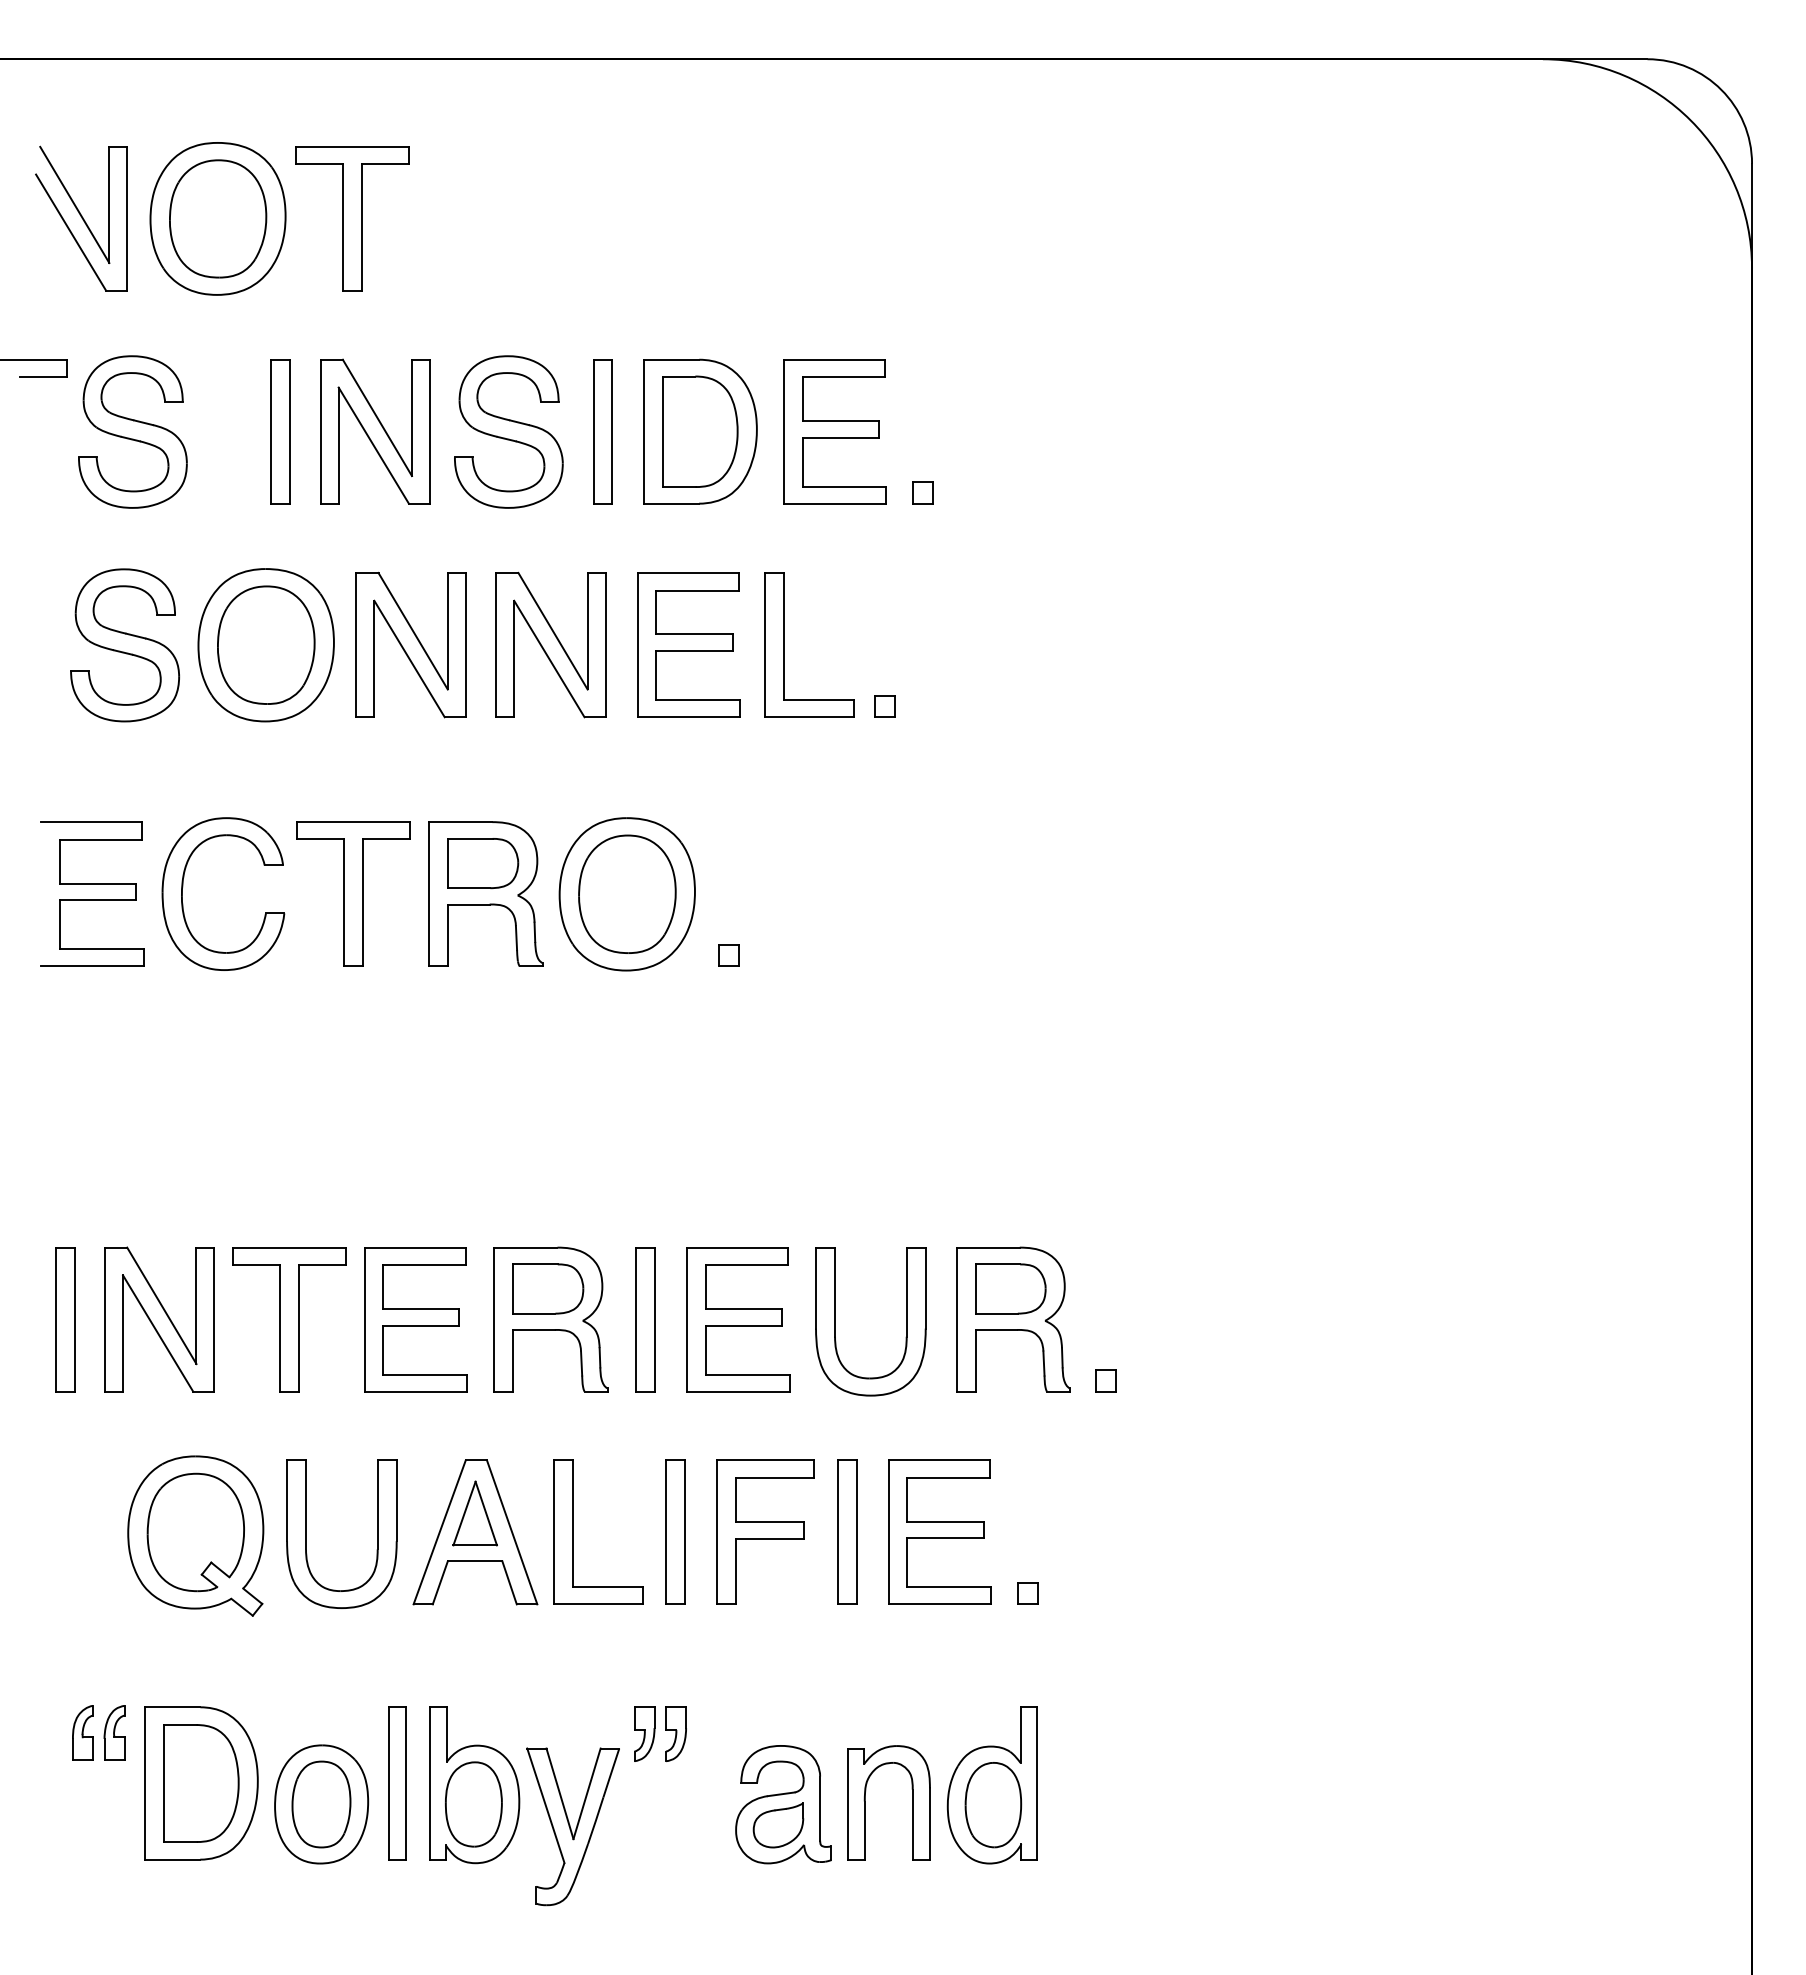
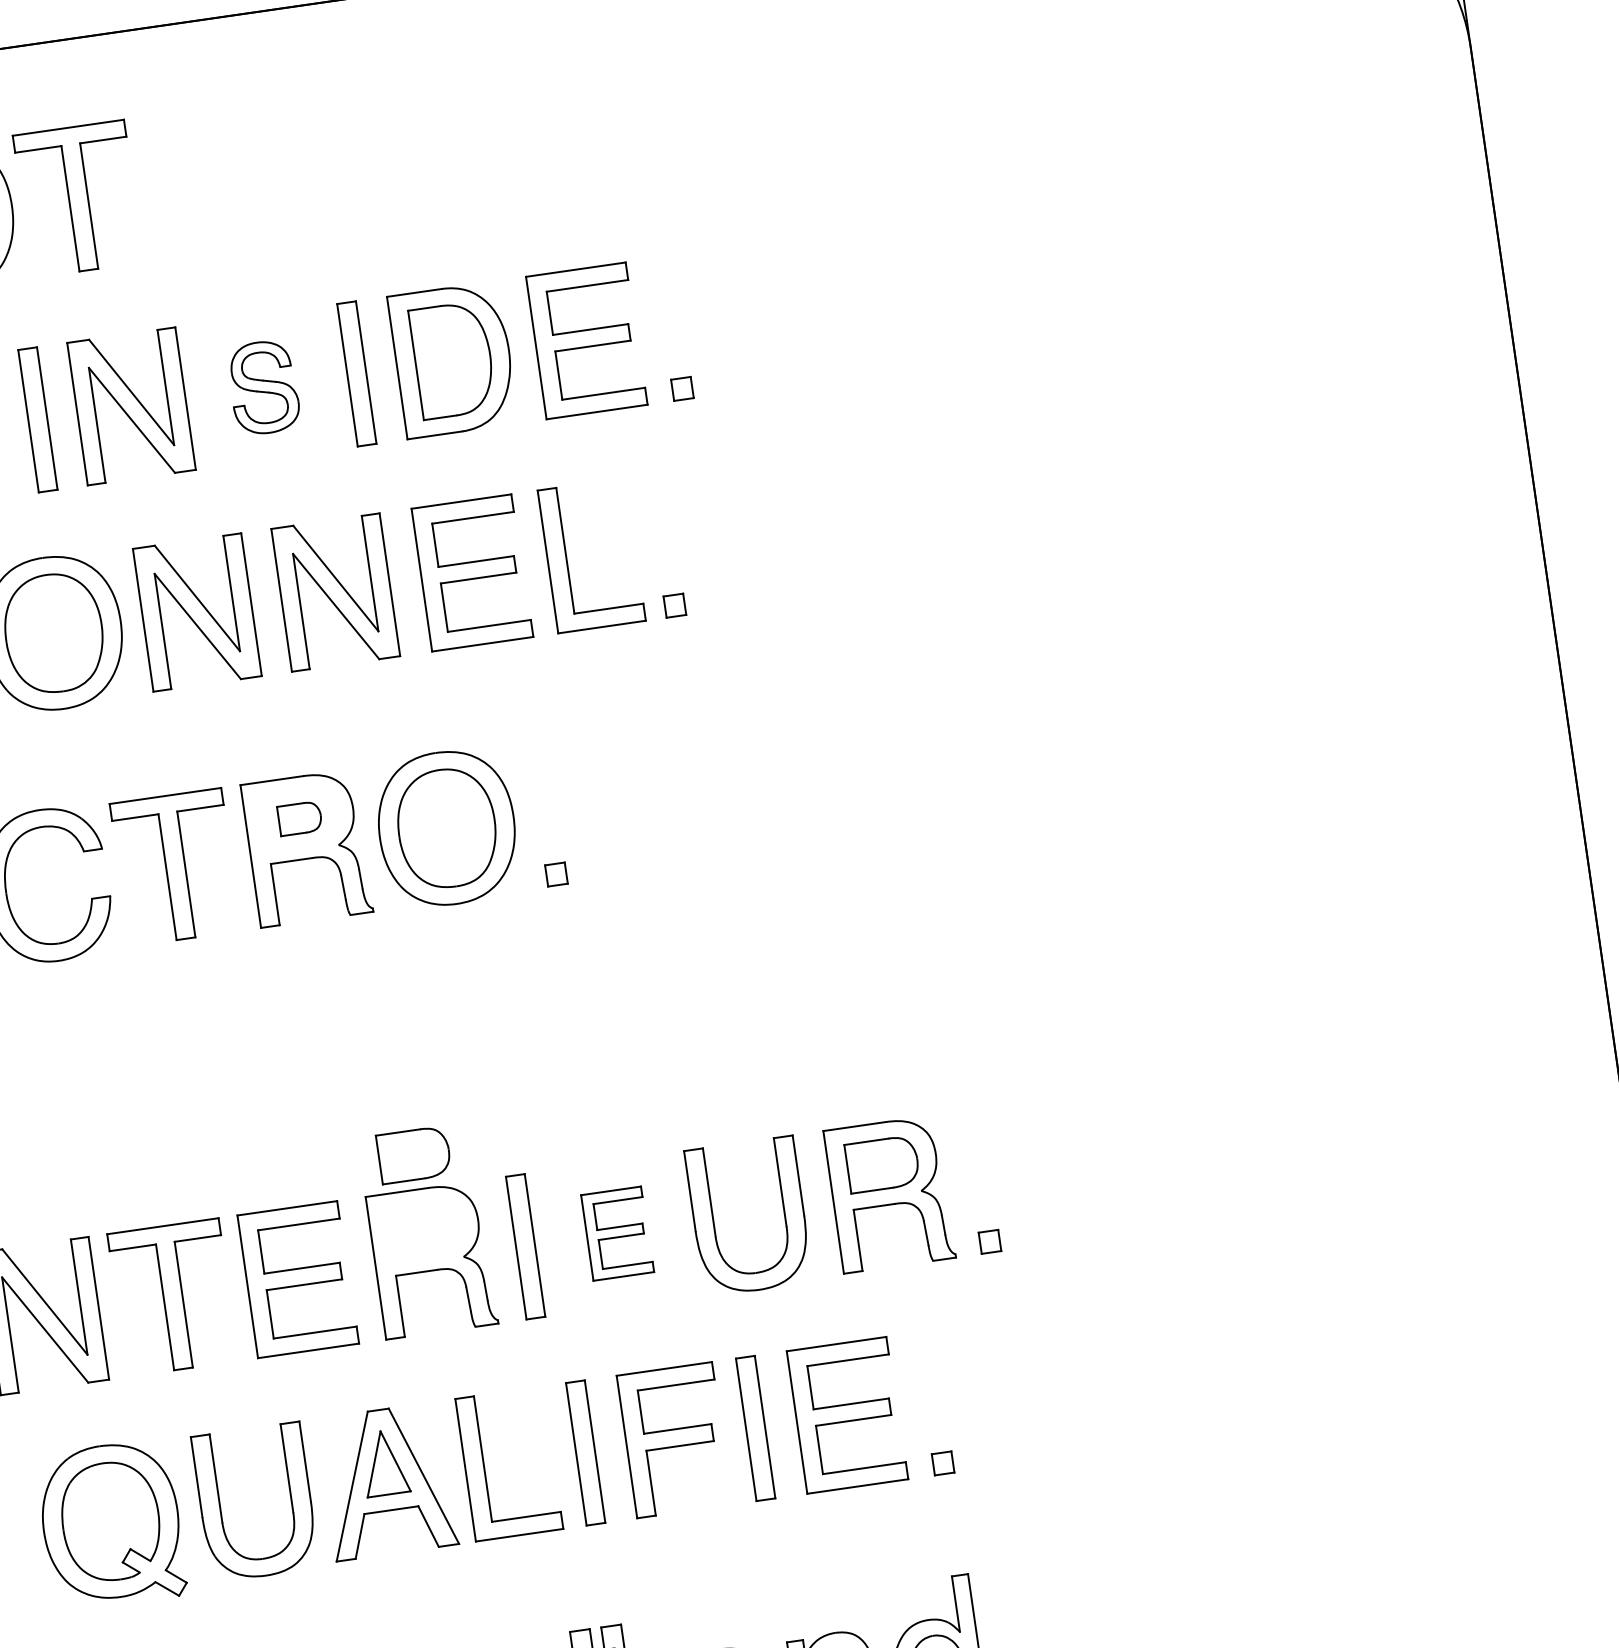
part: (508, 431) -> (263, 387), size x0.6
part: (483, 863) -> (300, 818), size x0.6
part: (548, 1288) -> (414, 1154), moved
part: (738, 1319) -> (617, 1233), size x0.6

